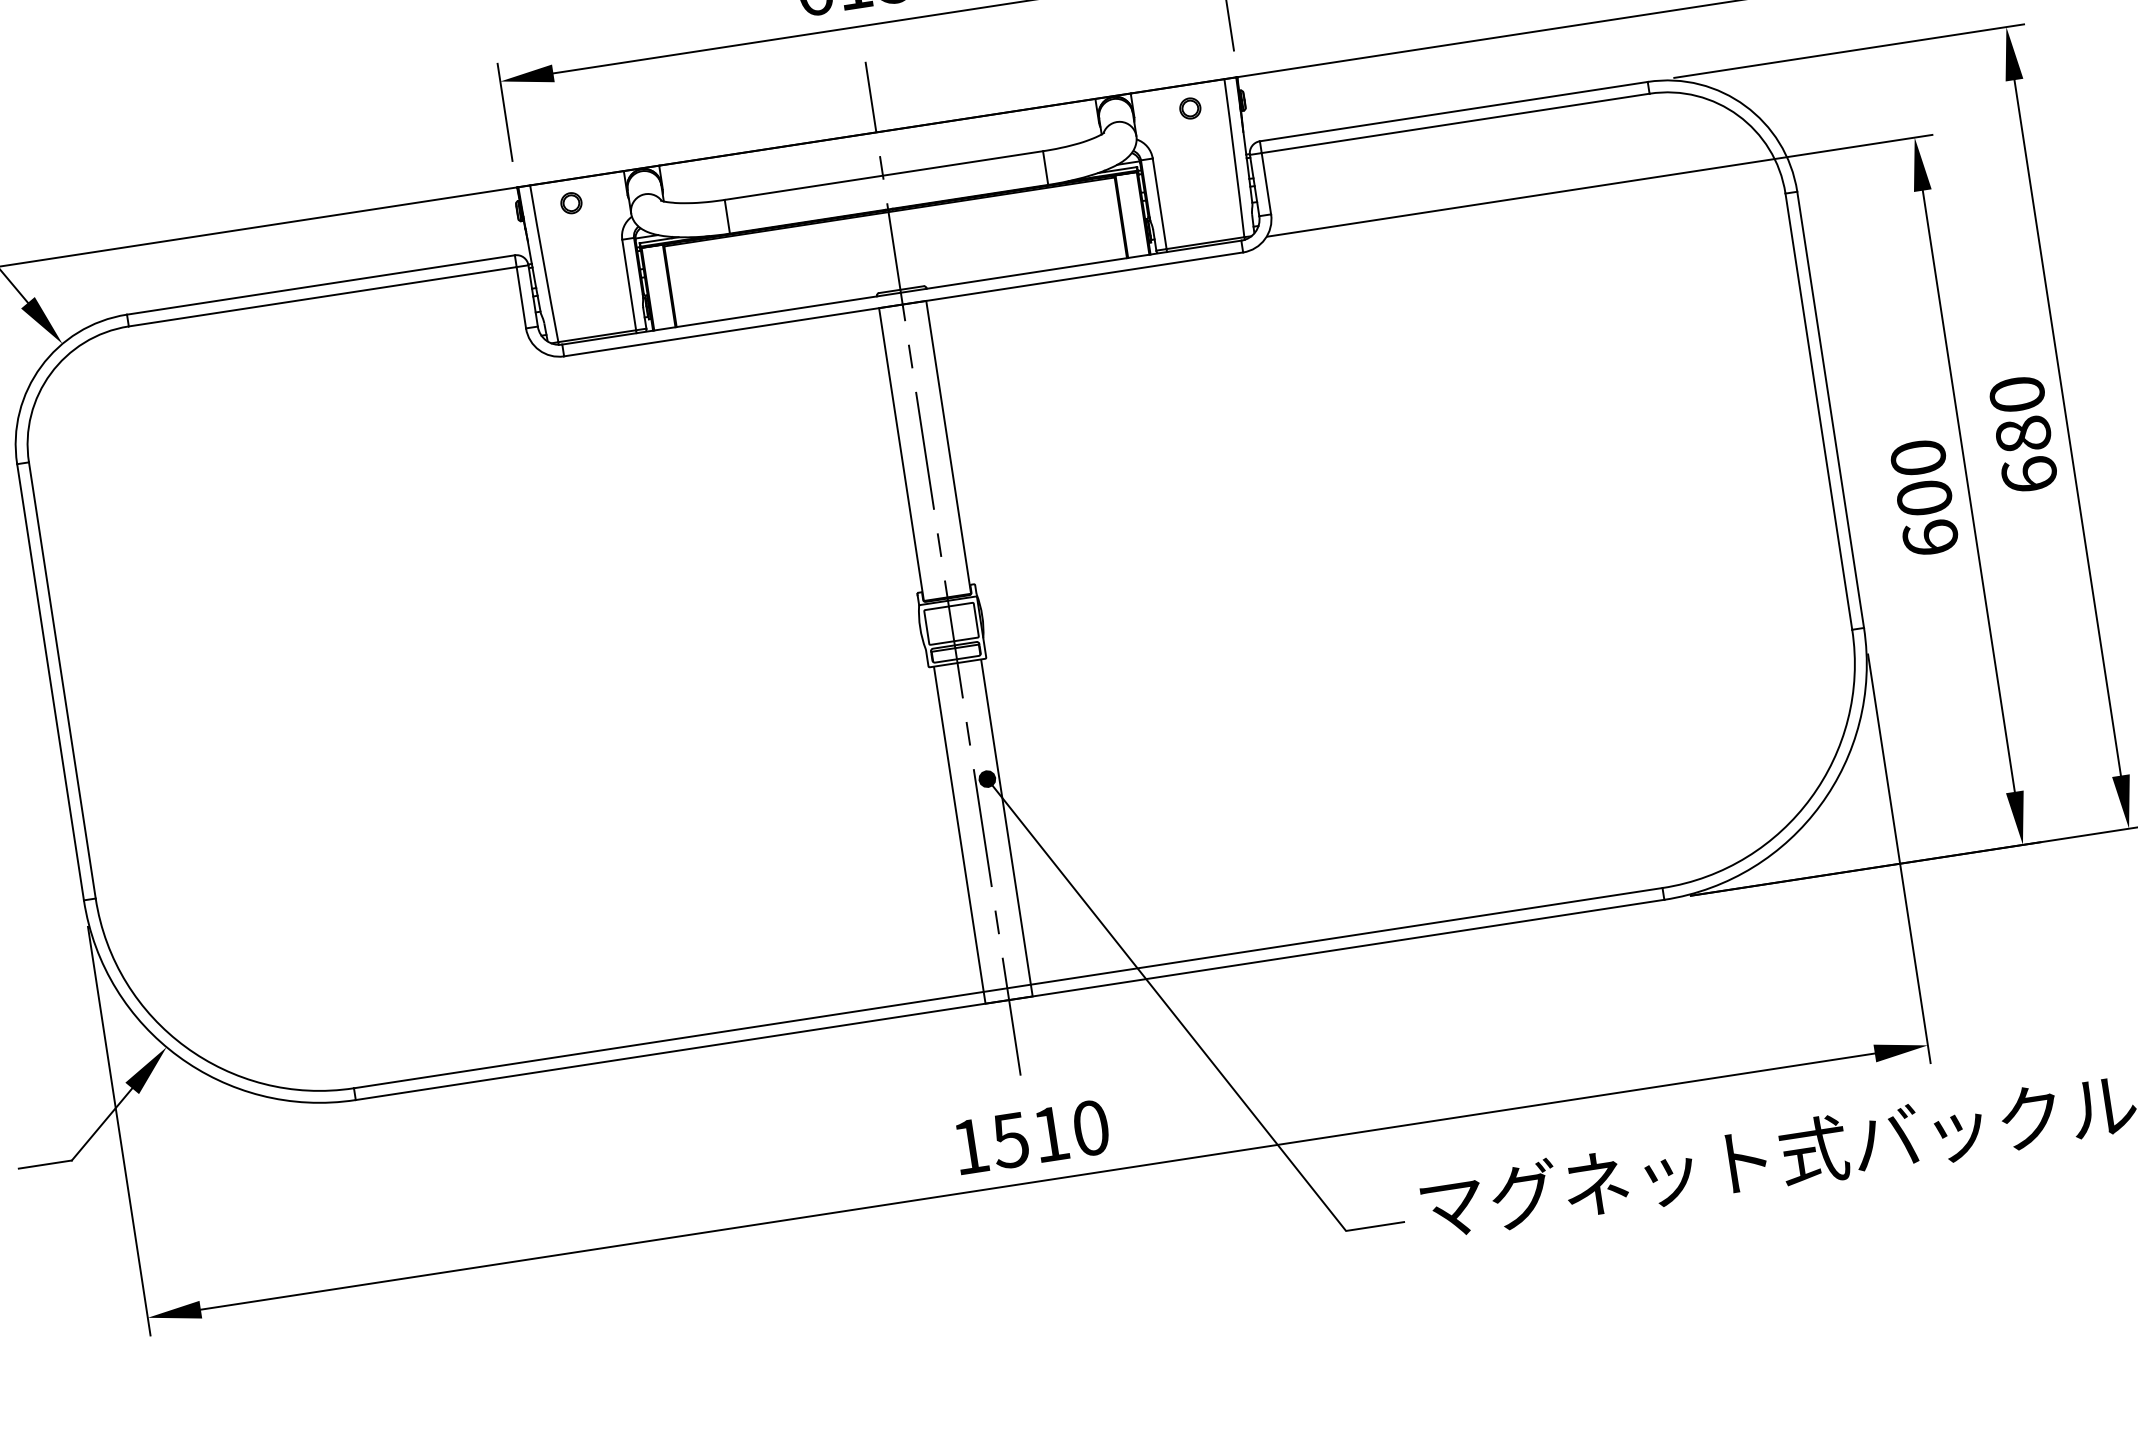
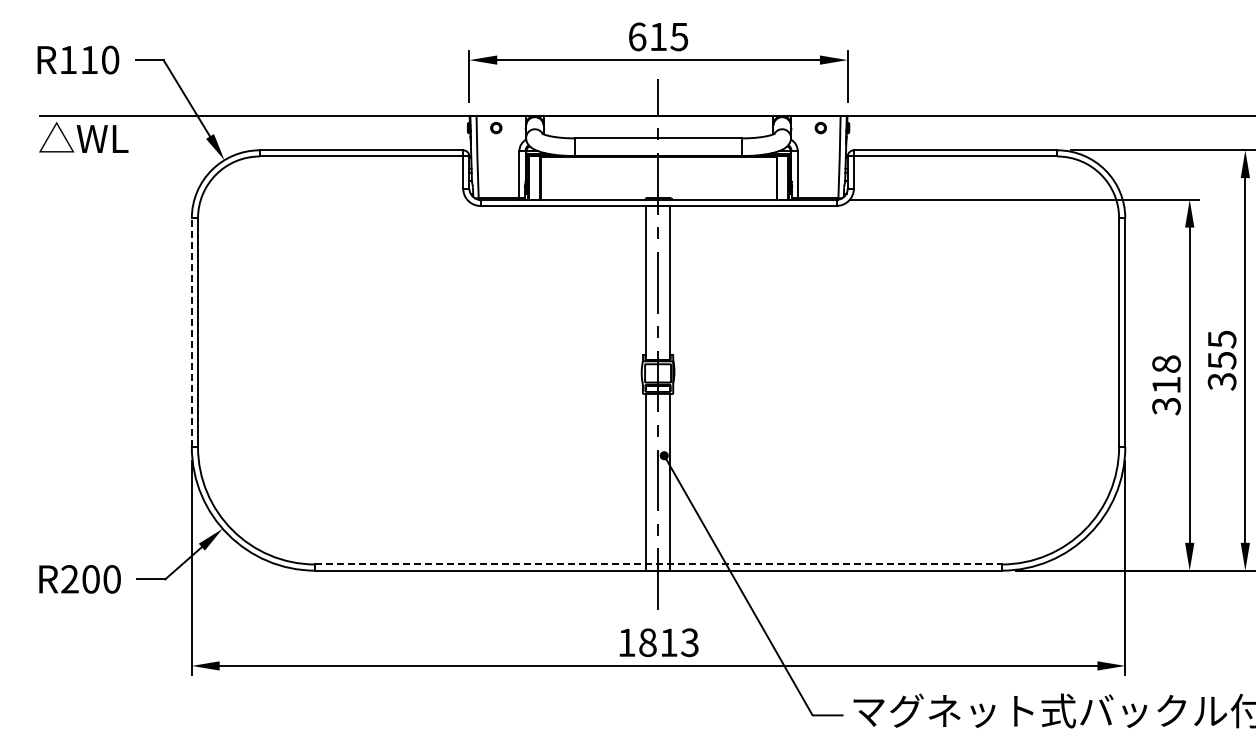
text: (2022, 434) -> (1221, 360), 680 -> 355
text: (1924, 498) -> (1166, 385), 600 -> 318
line: (49, 682) -> (191, 332), solid -> dashed
line: (1010, 987) -> (659, 564), solid -> dashed
text: (1049, 1134) -> (668, 642), 1510 -> 1813

